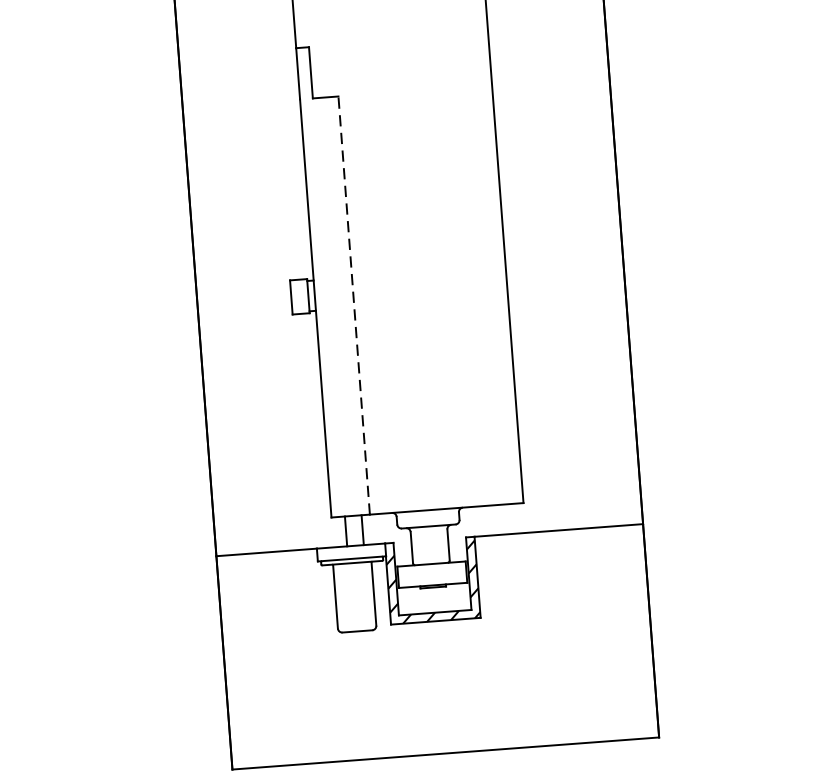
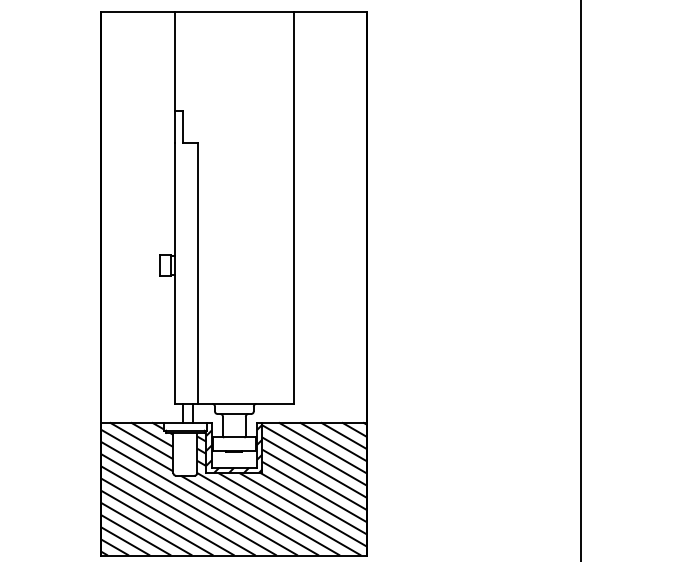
line: (354, 305) -> (198, 273), dashed -> solid
hatch: (437, 645) -> (234, 488), added

